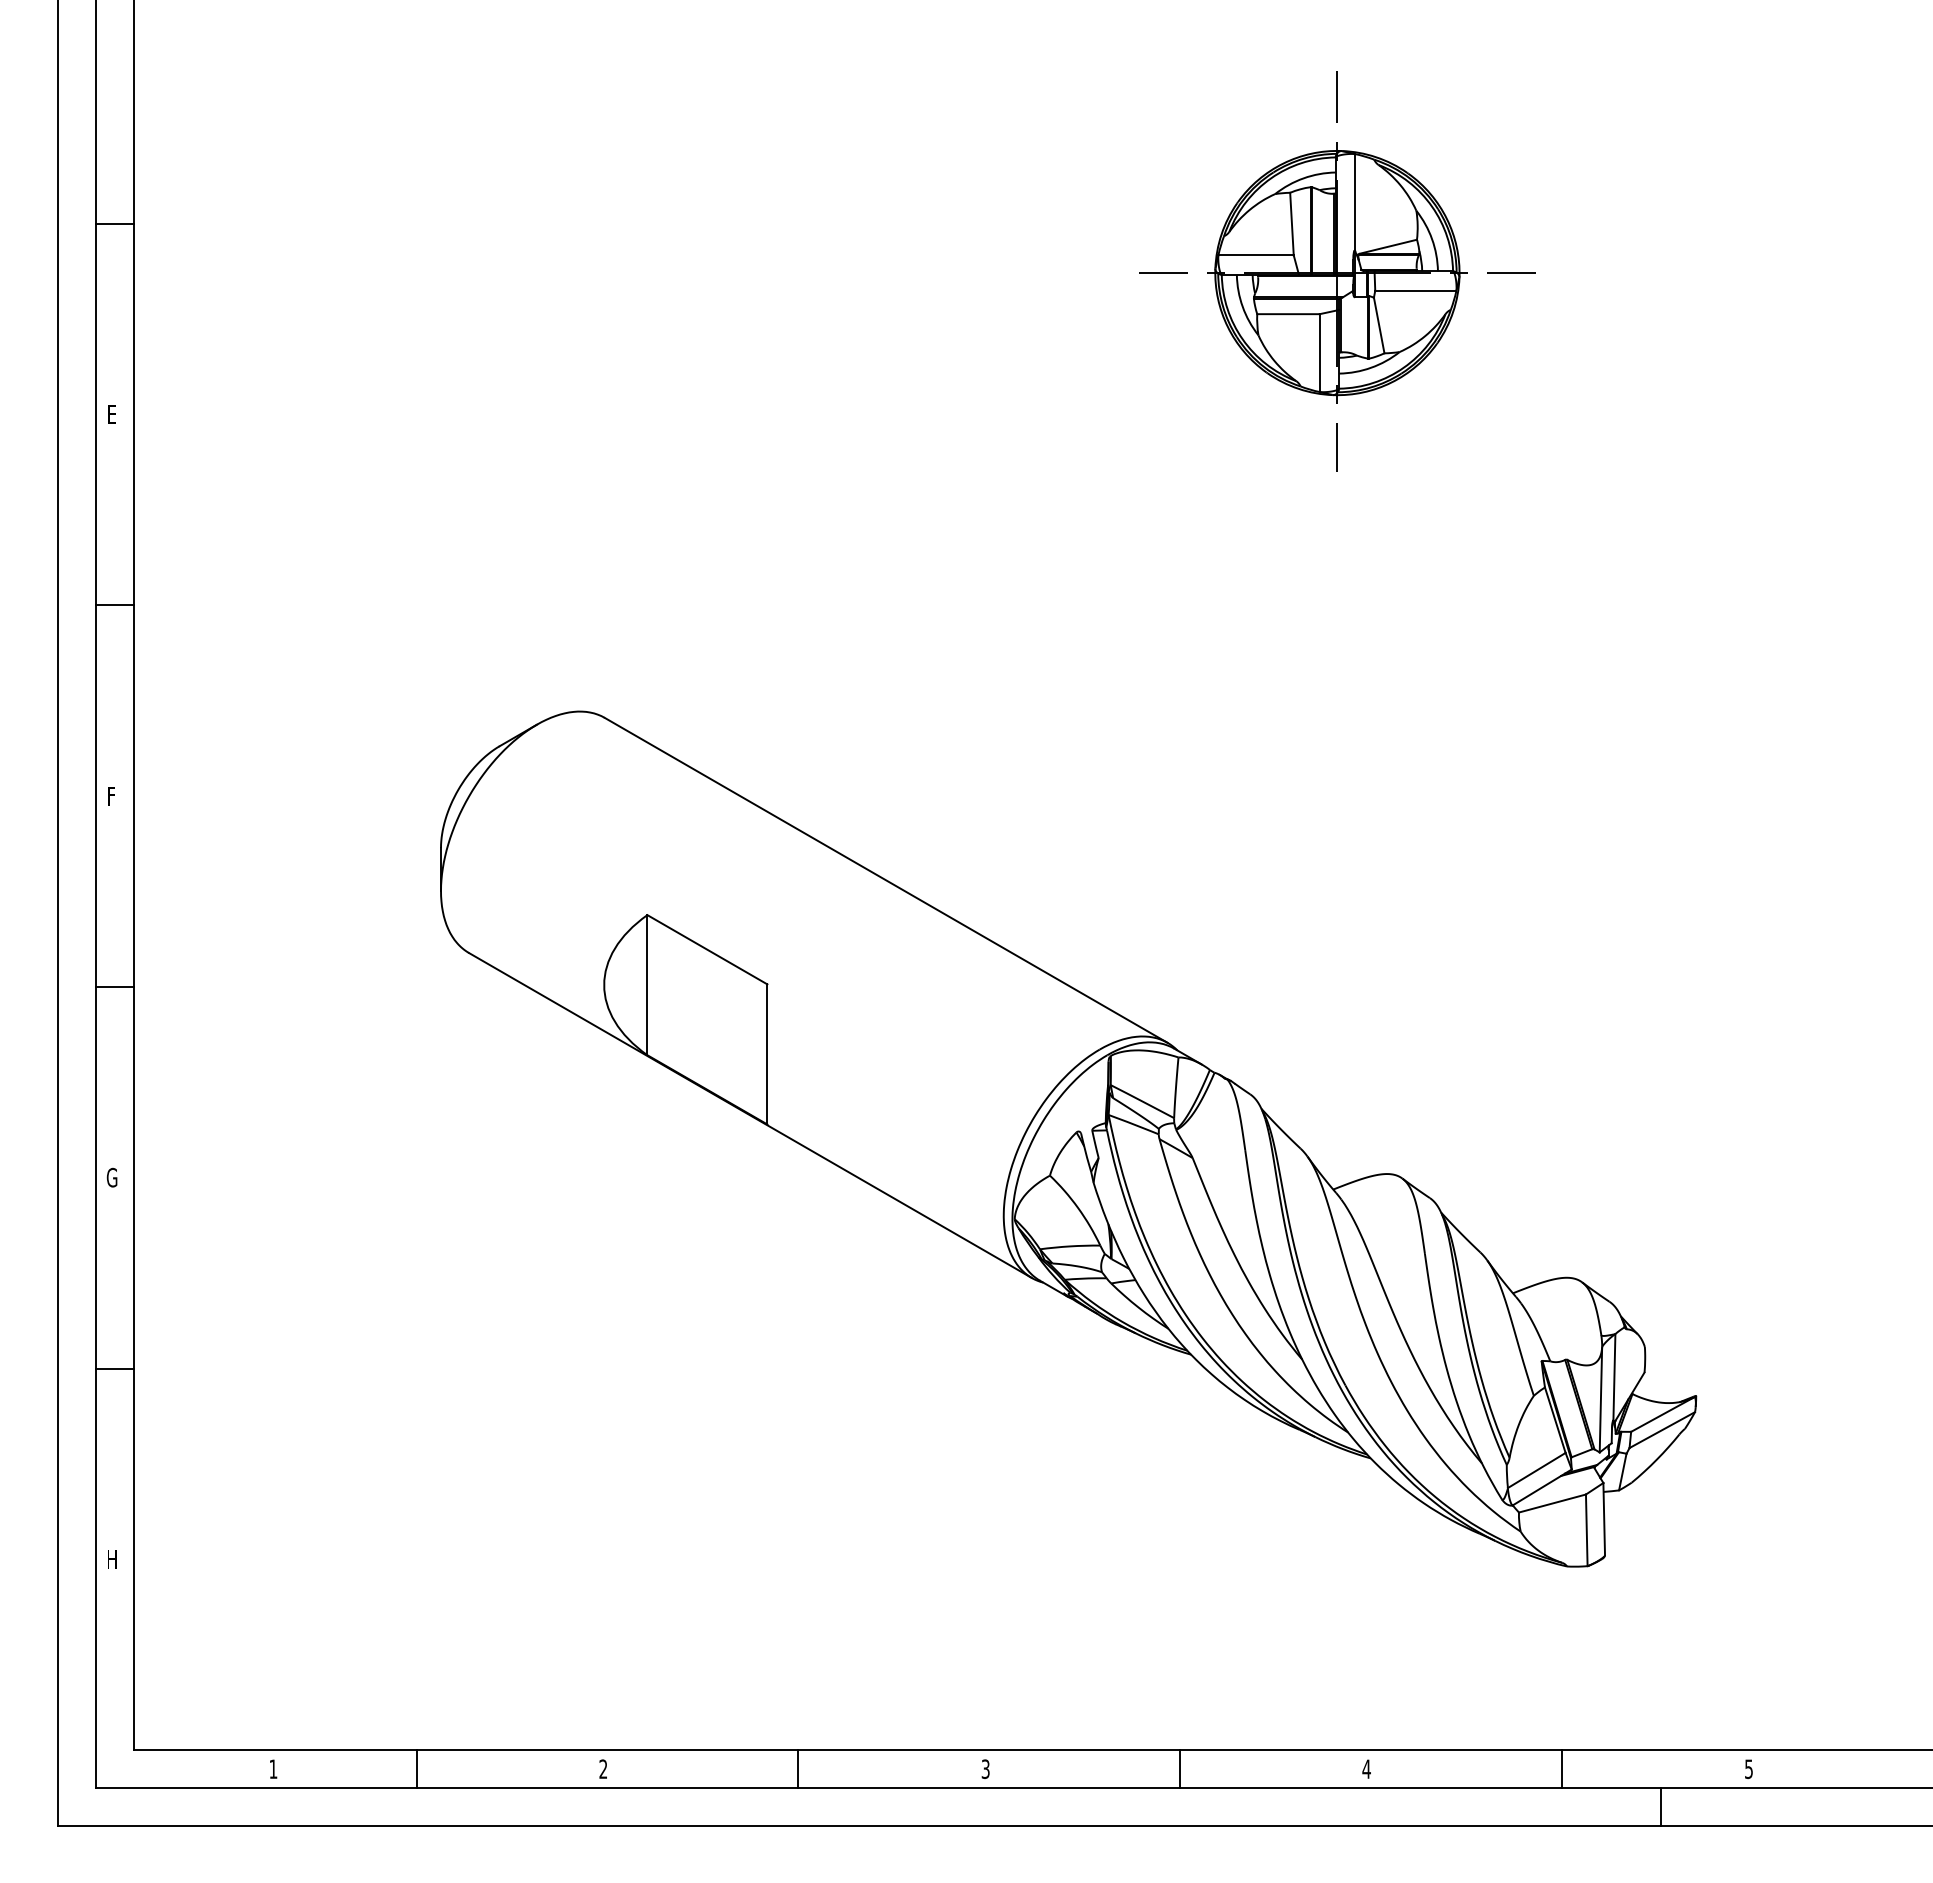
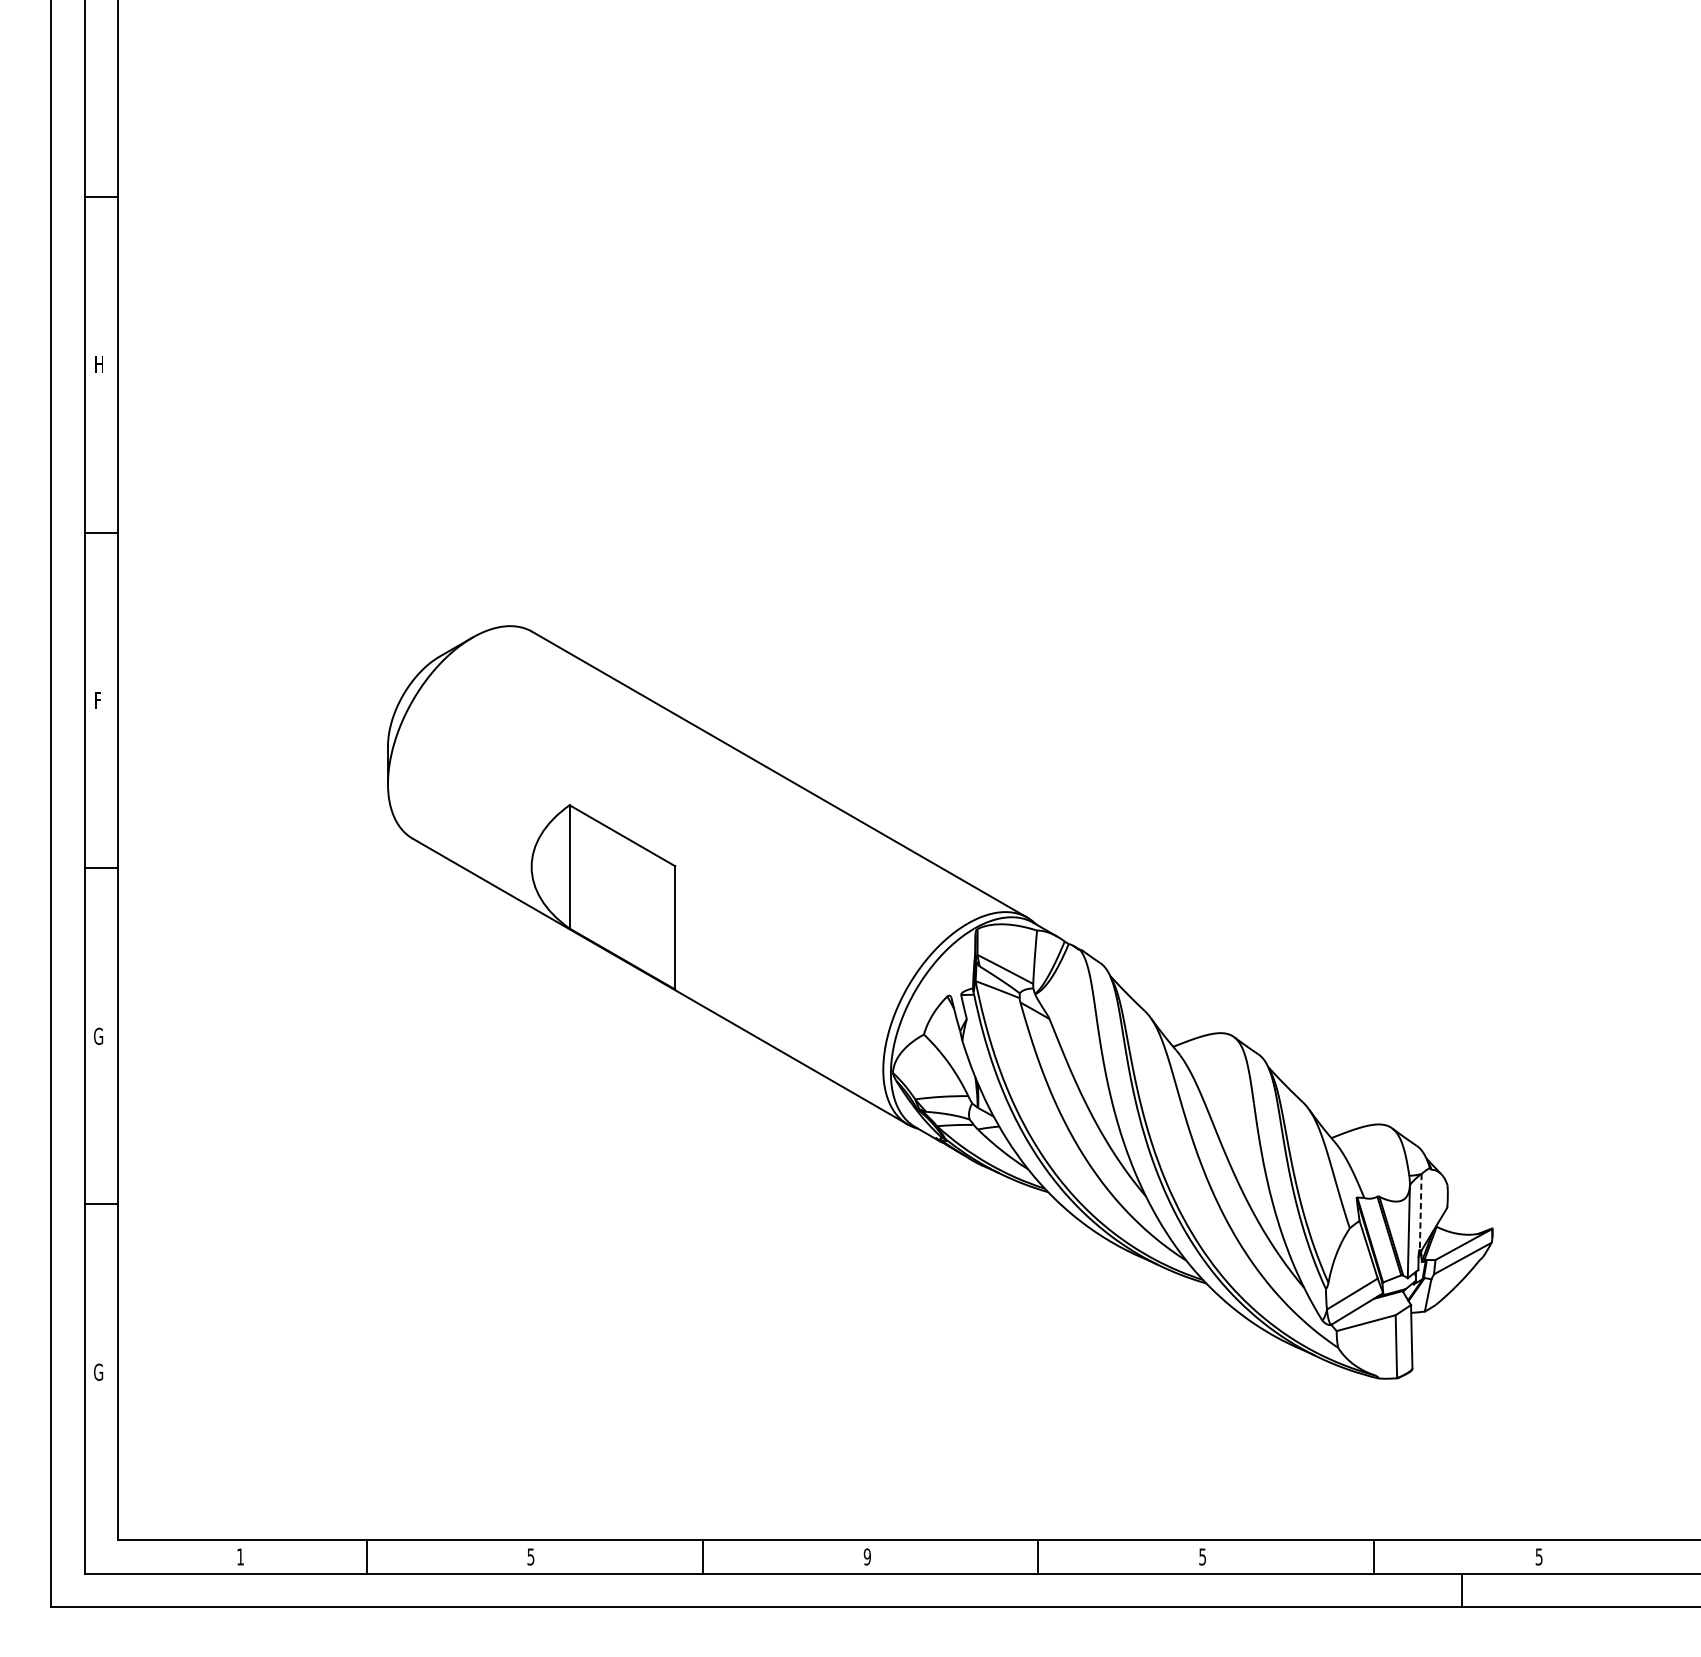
part: (1337, 271) -> (1177, 238), removed
text: (113, 414) -> (99, 364), E -> H
line: (1614, 1378) -> (1420, 1213), solid -> dashed
text: (111, 1559) -> (98, 1372), H -> G
text: (985, 1768) -> (867, 1556), 3 -> 9
text: (603, 1769) -> (531, 1557), 2 -> 5
text: (1366, 1769) -> (1202, 1557), 4 -> 5

